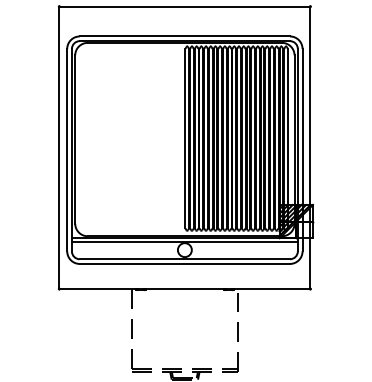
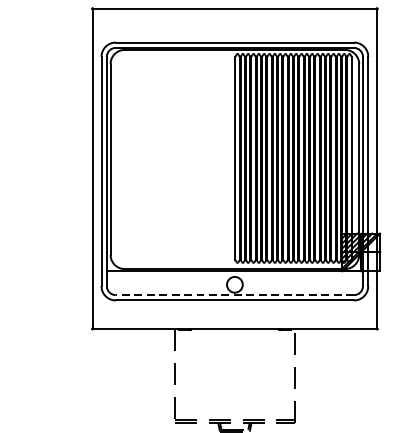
line: (184, 241) -> (234, 275), removed
line: (184, 259) -> (234, 295), solid -> dashed

